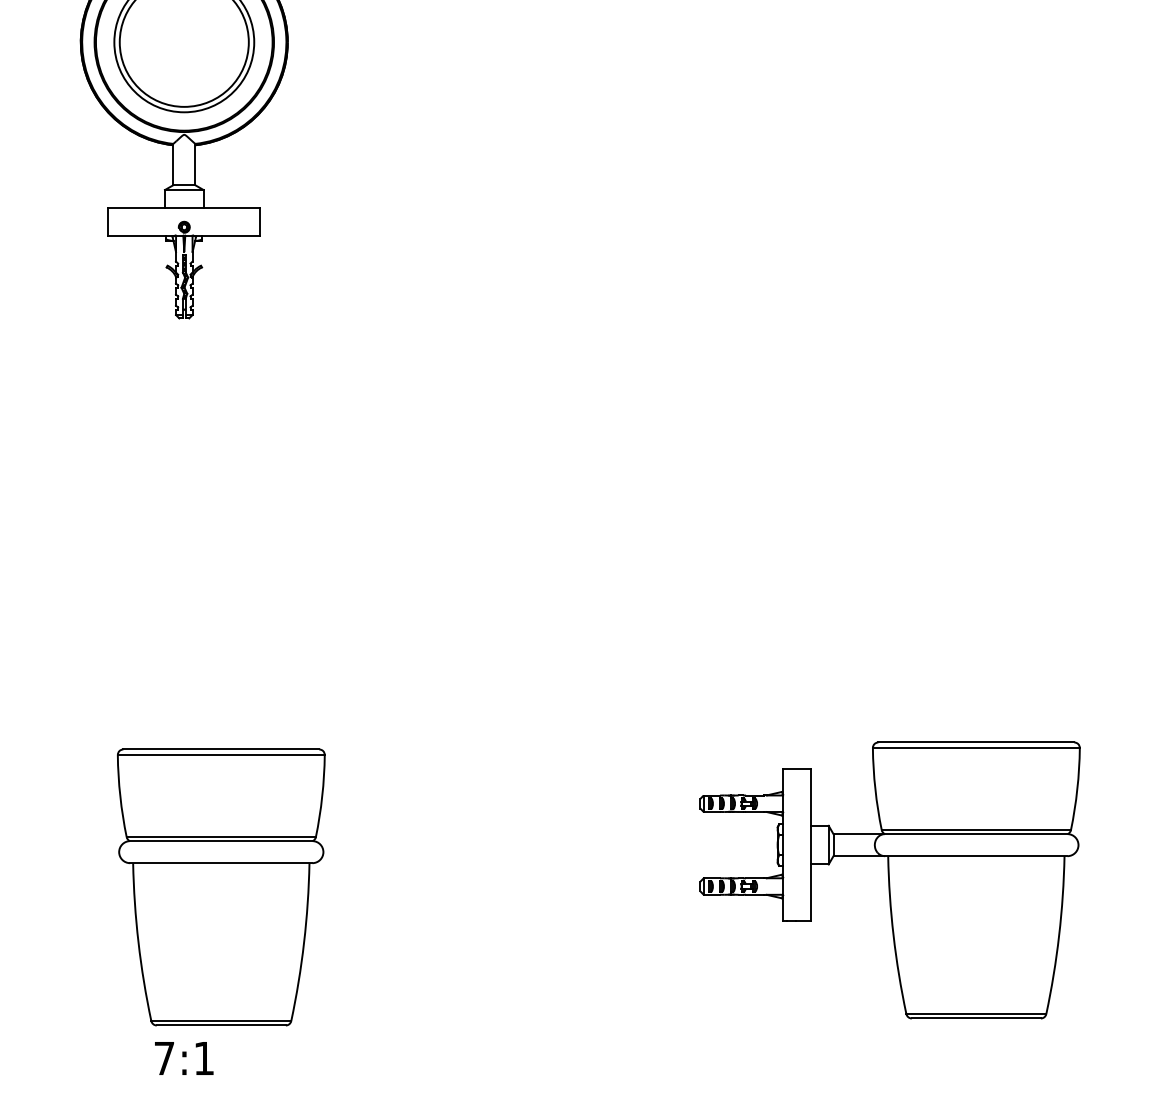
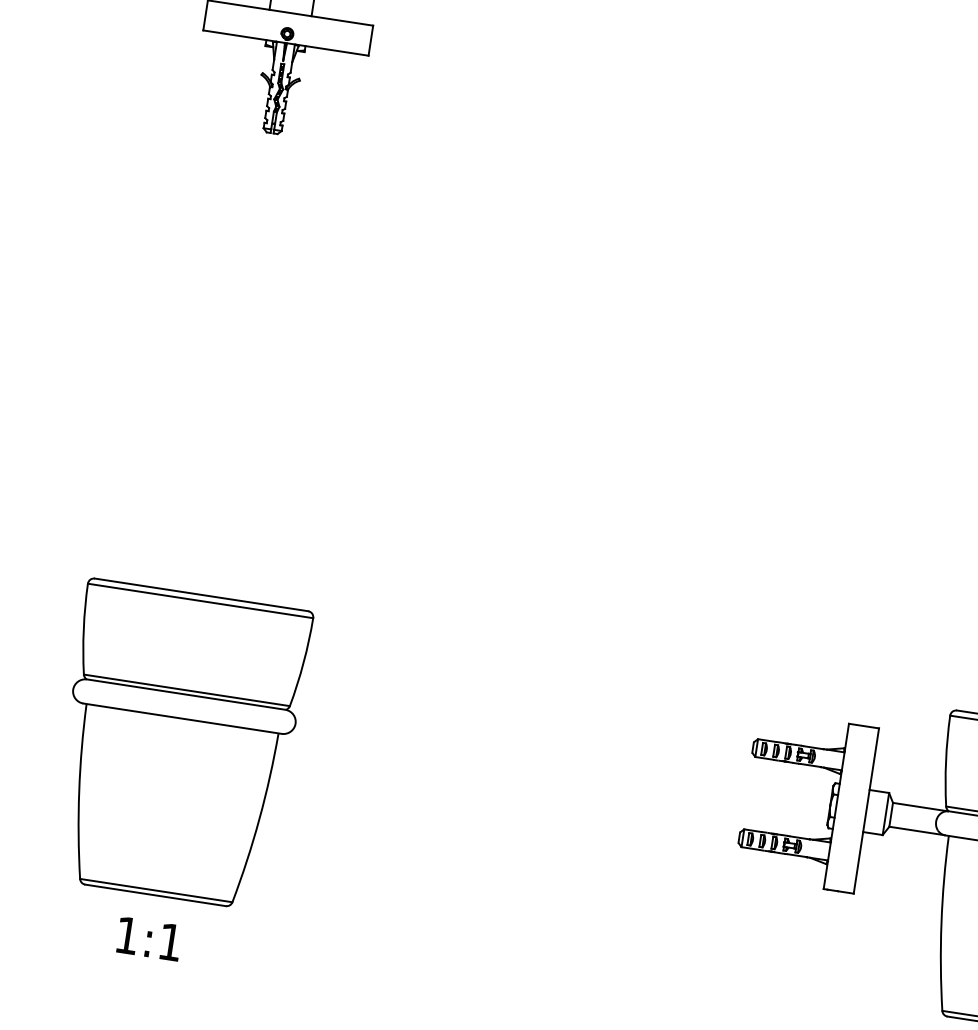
part: (221, 887) -> (178, 745), moved
text: (164, 1058) -> (127, 935), 7:1 -> 1:1

